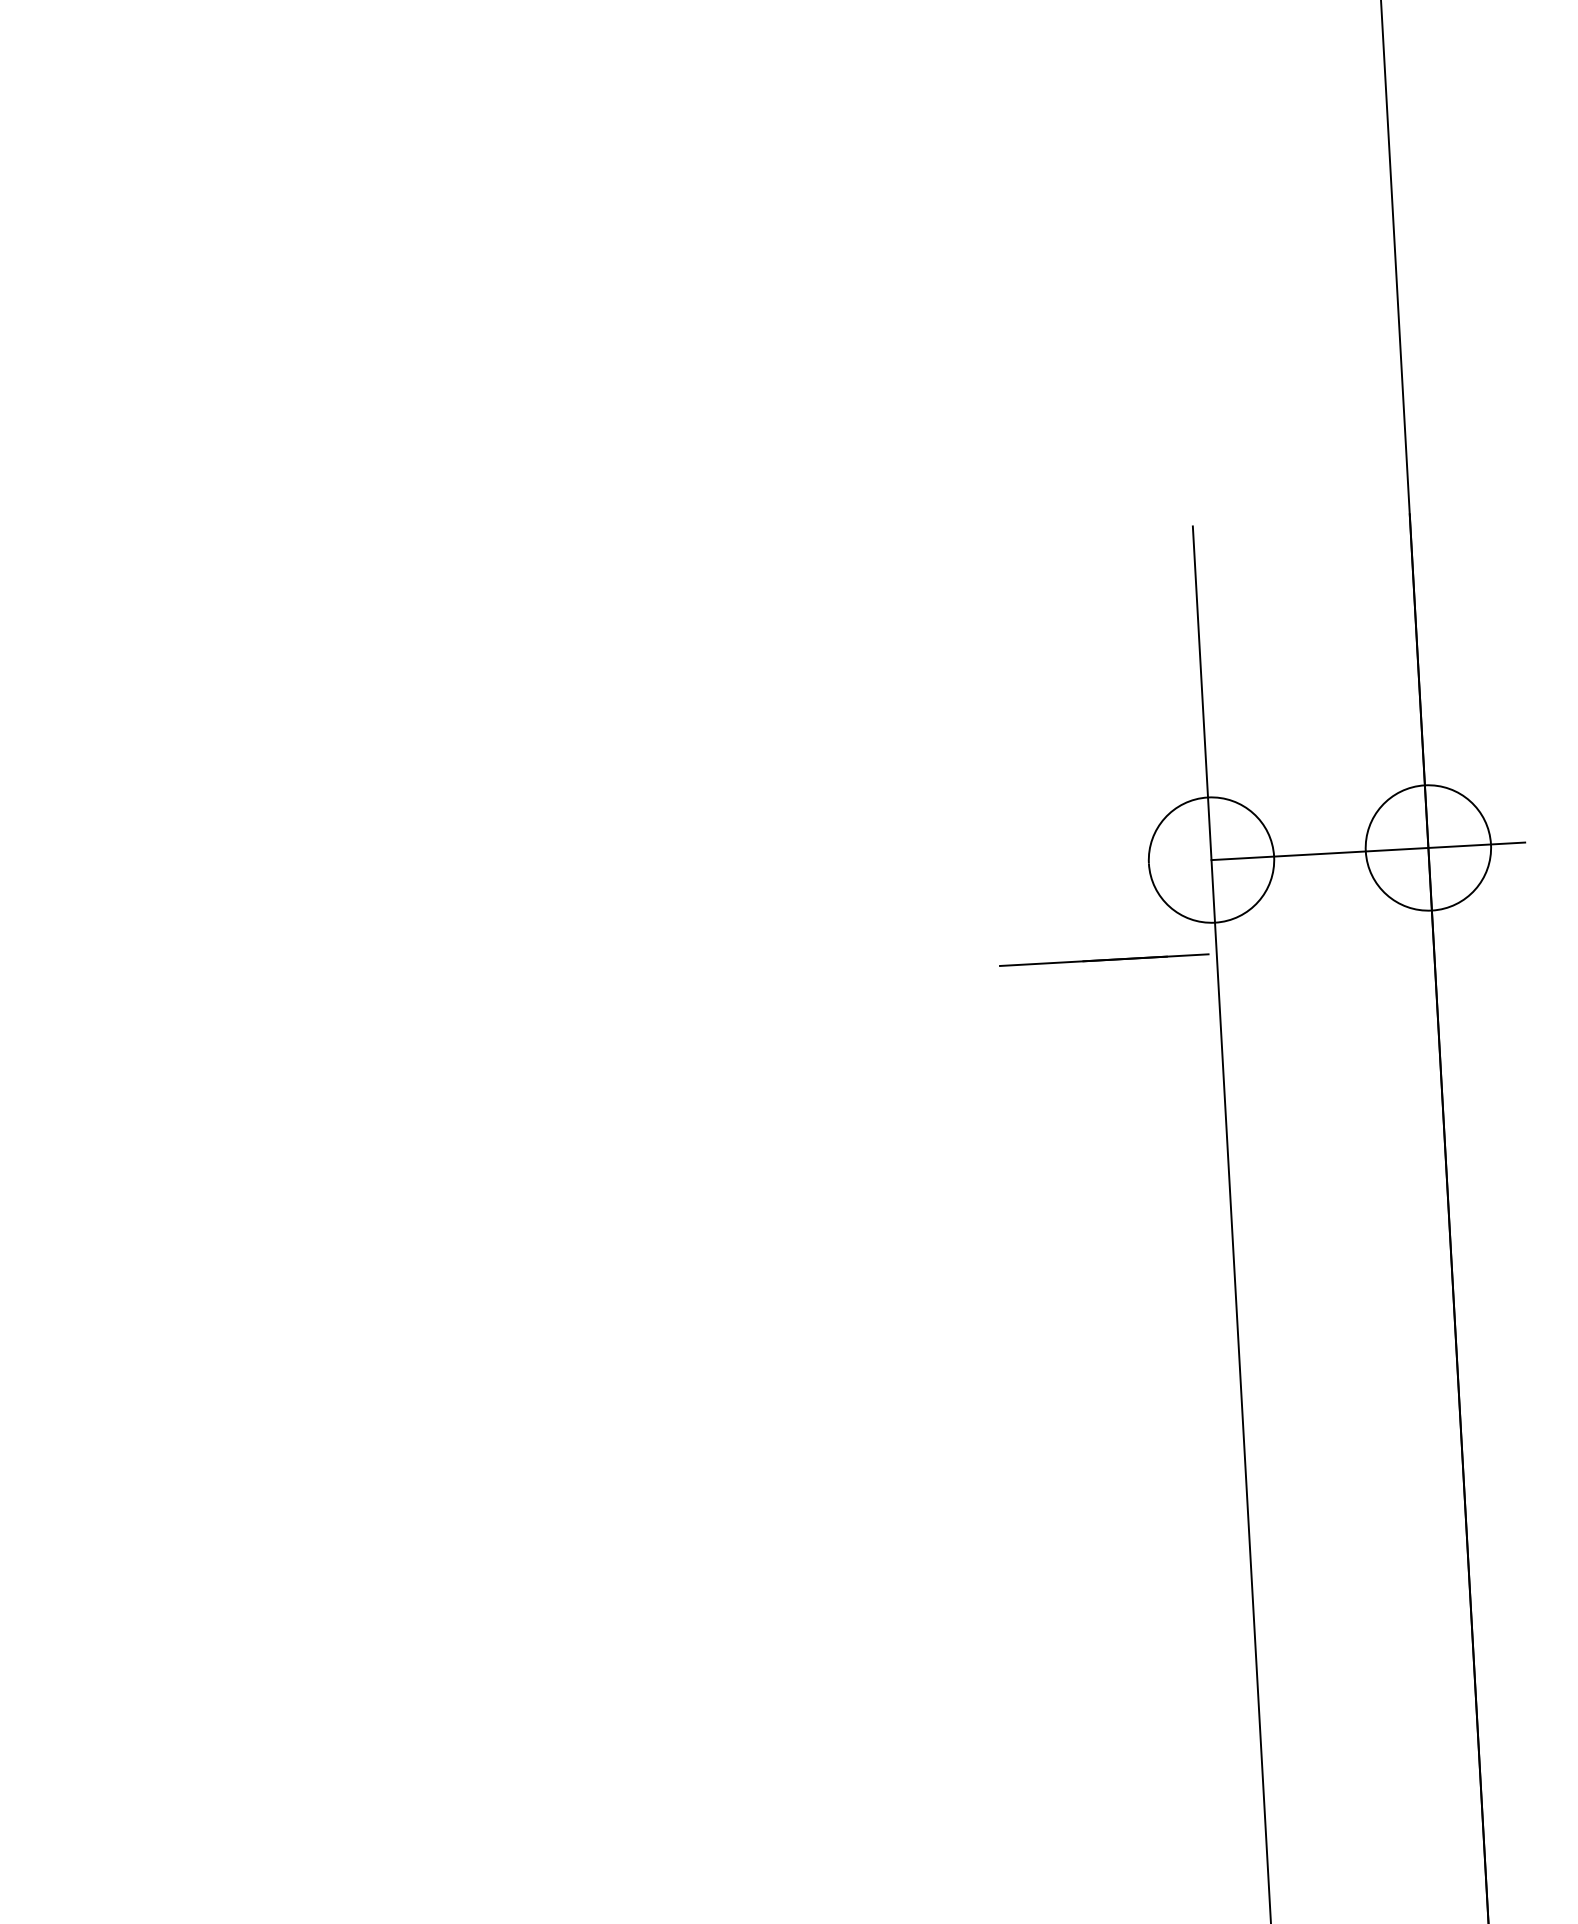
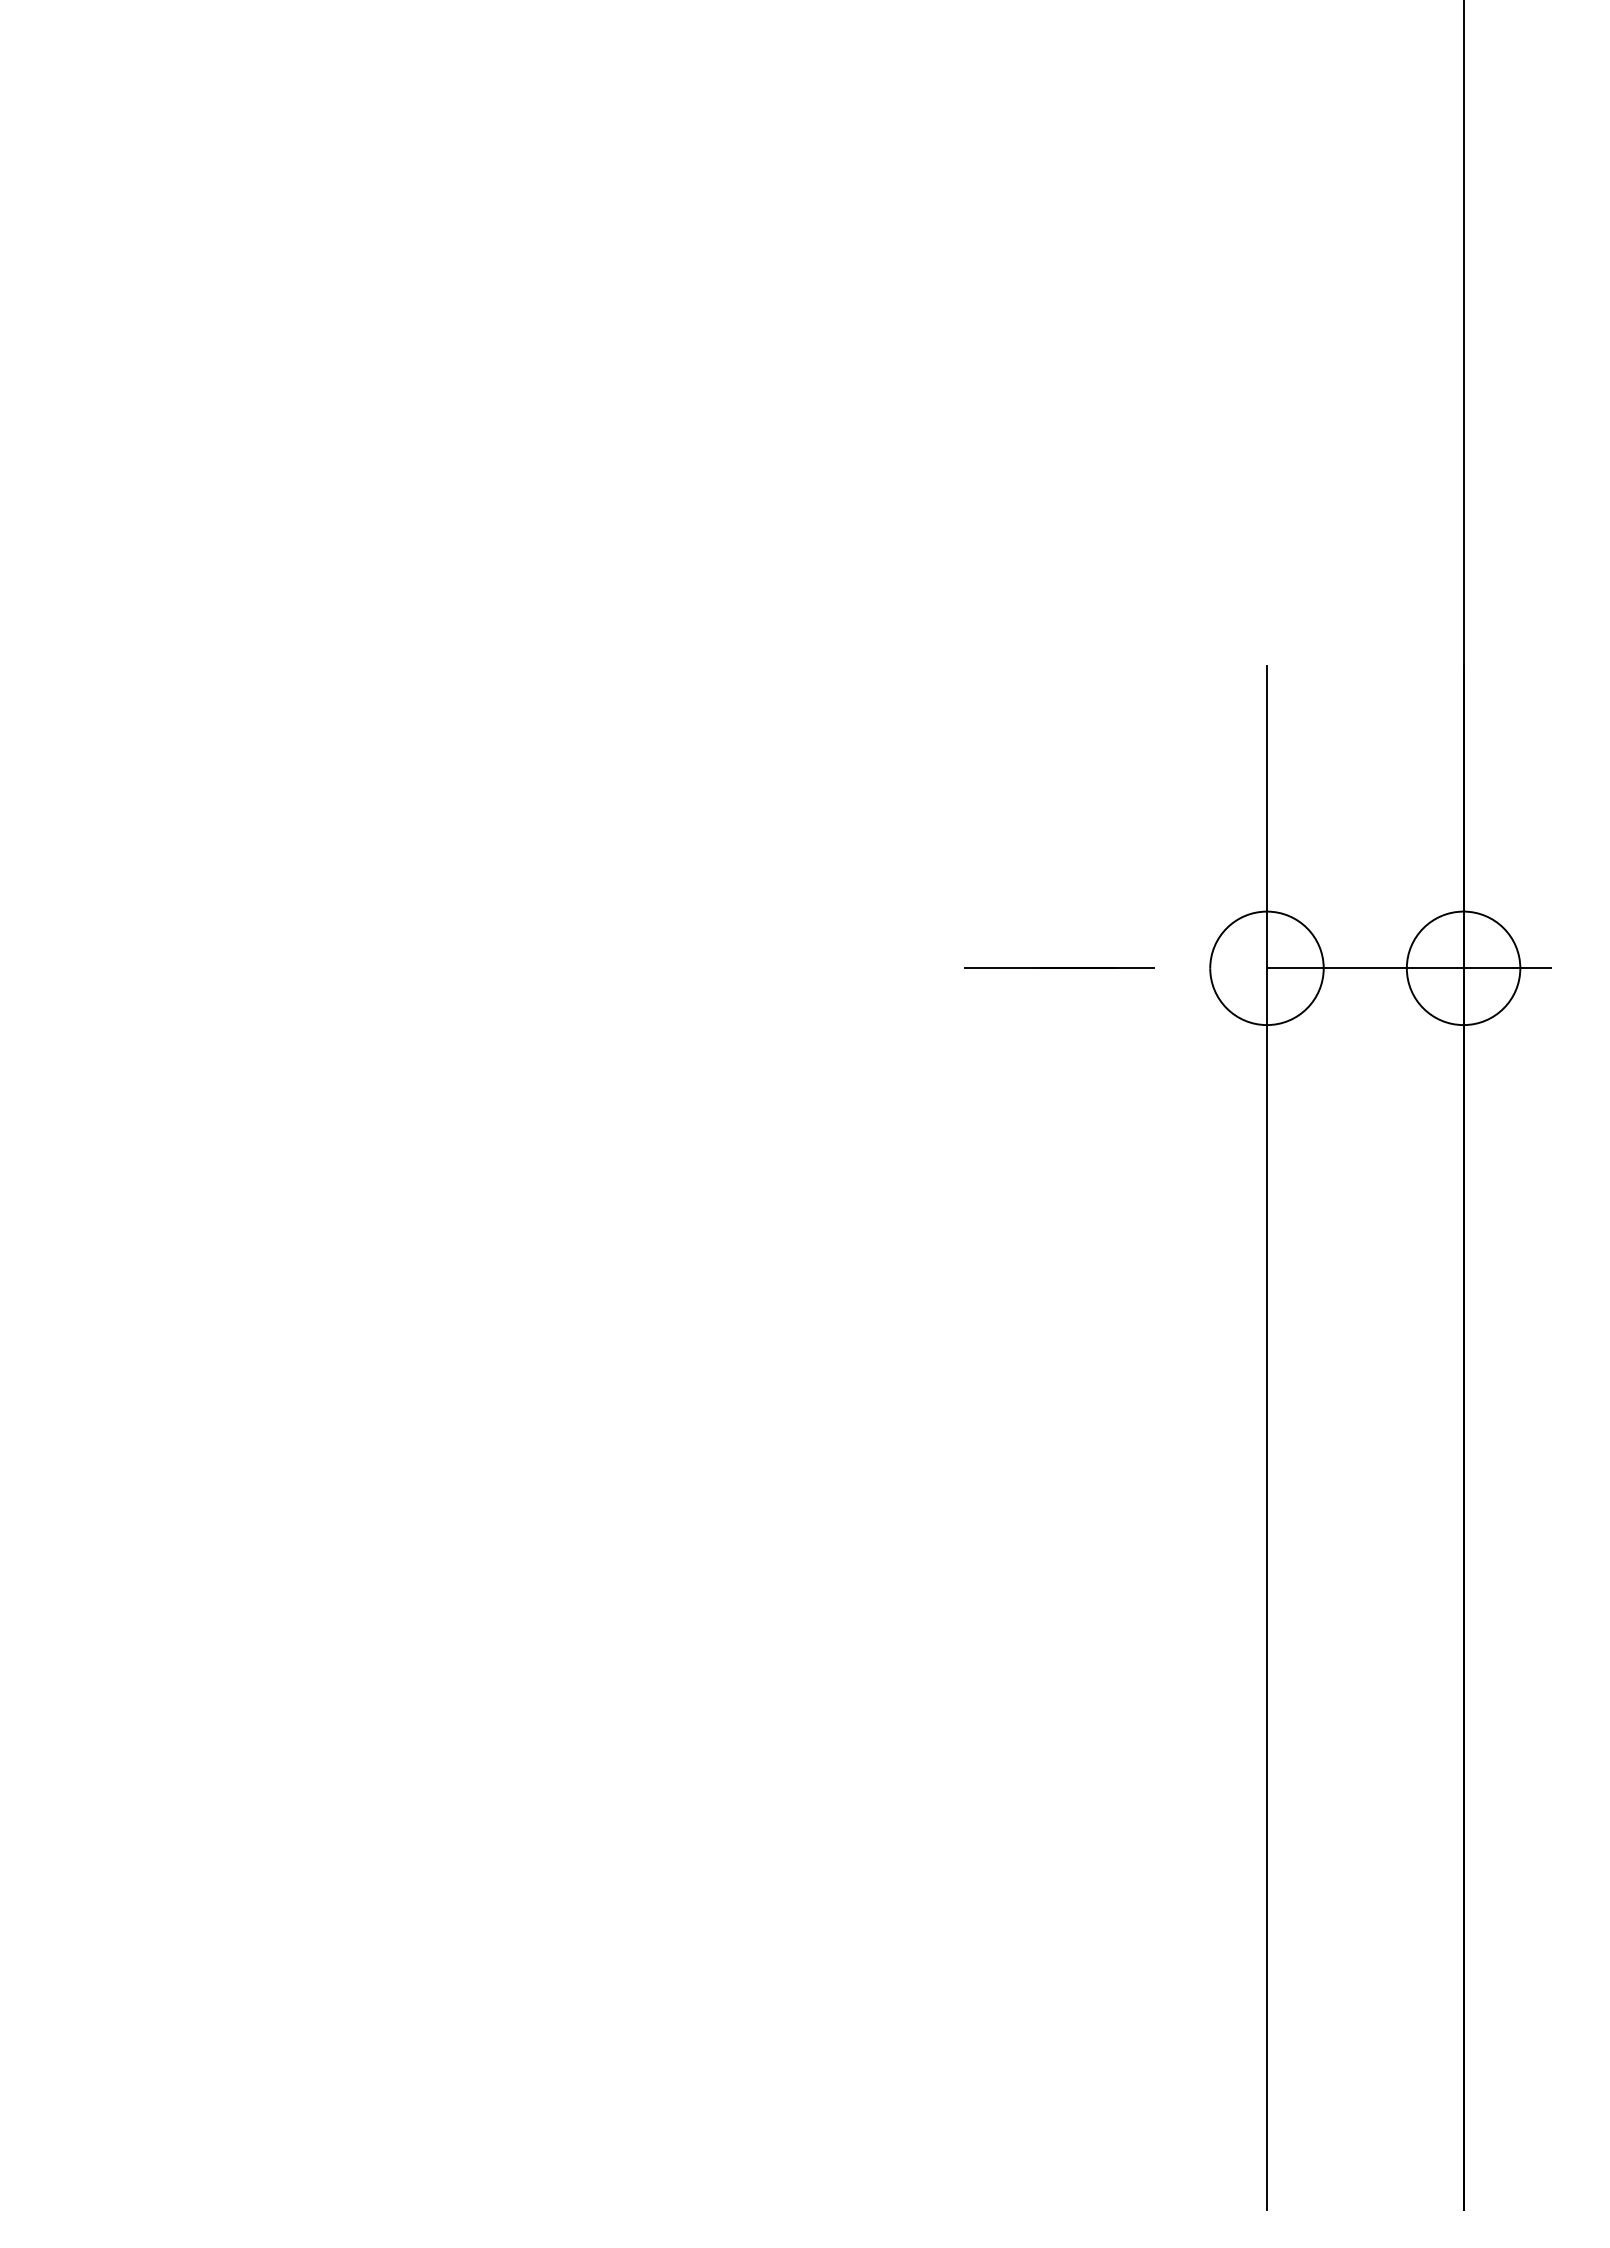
line: (1104, 959) -> (1059, 967), moved

